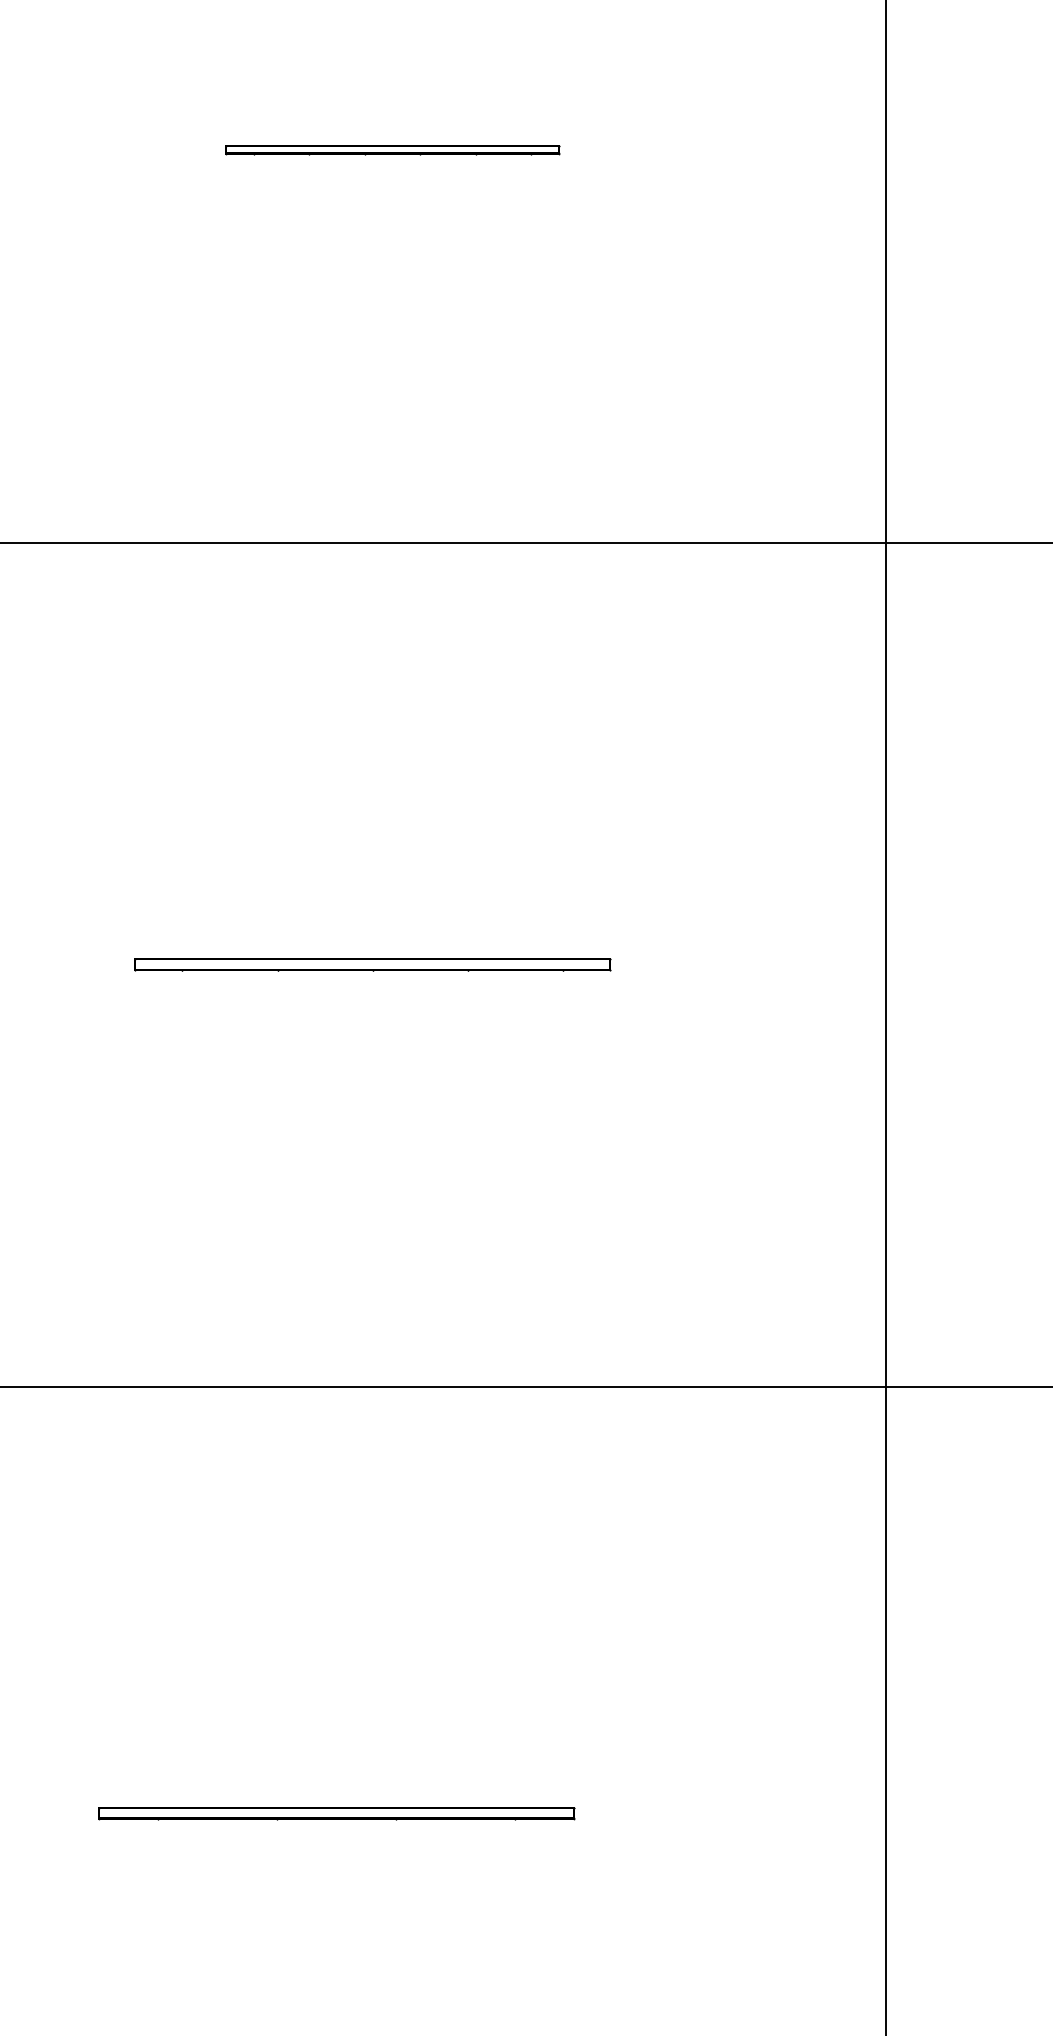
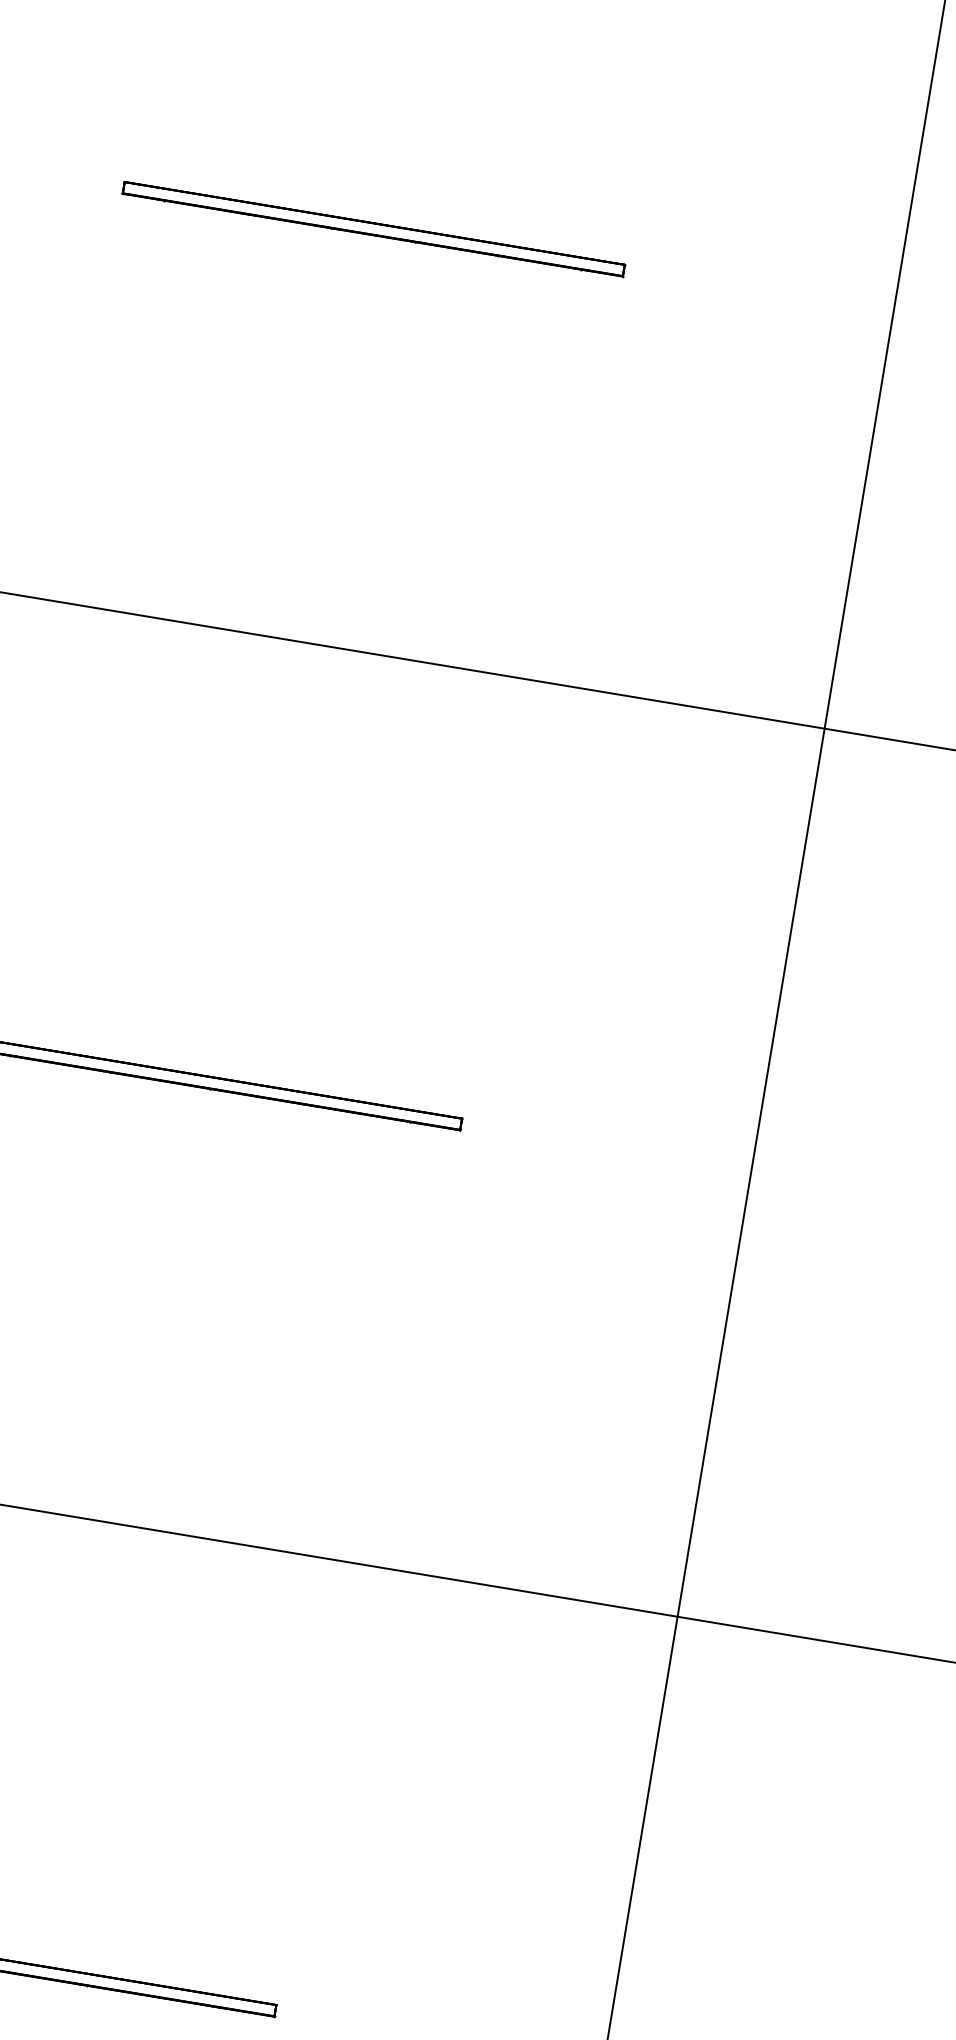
part: (392, 149) -> (373, 228), size x1.43

